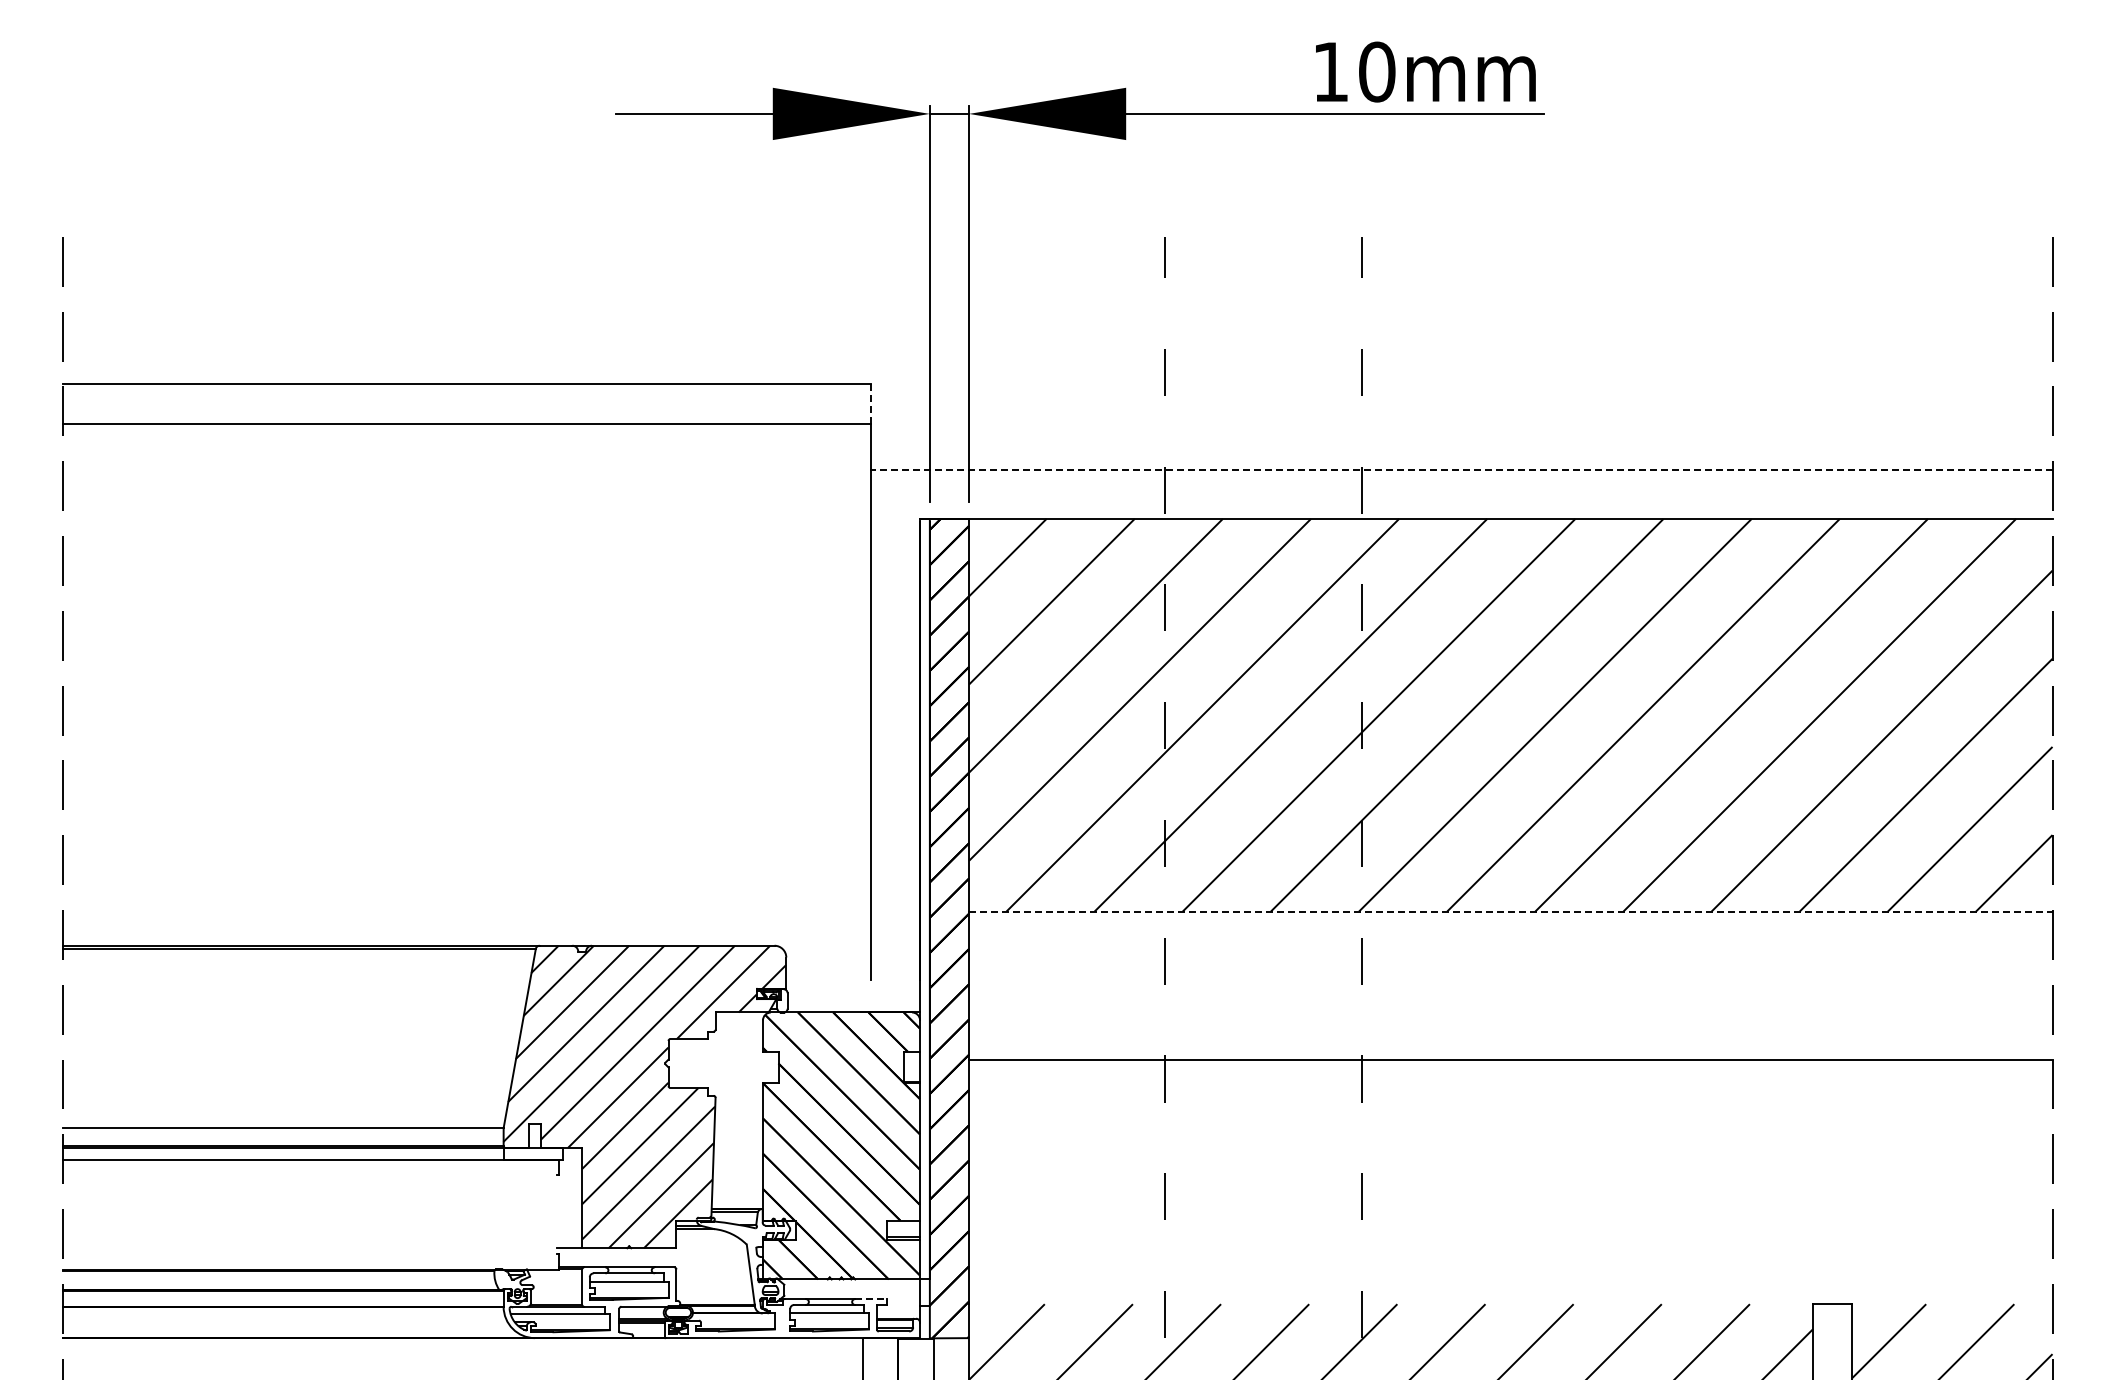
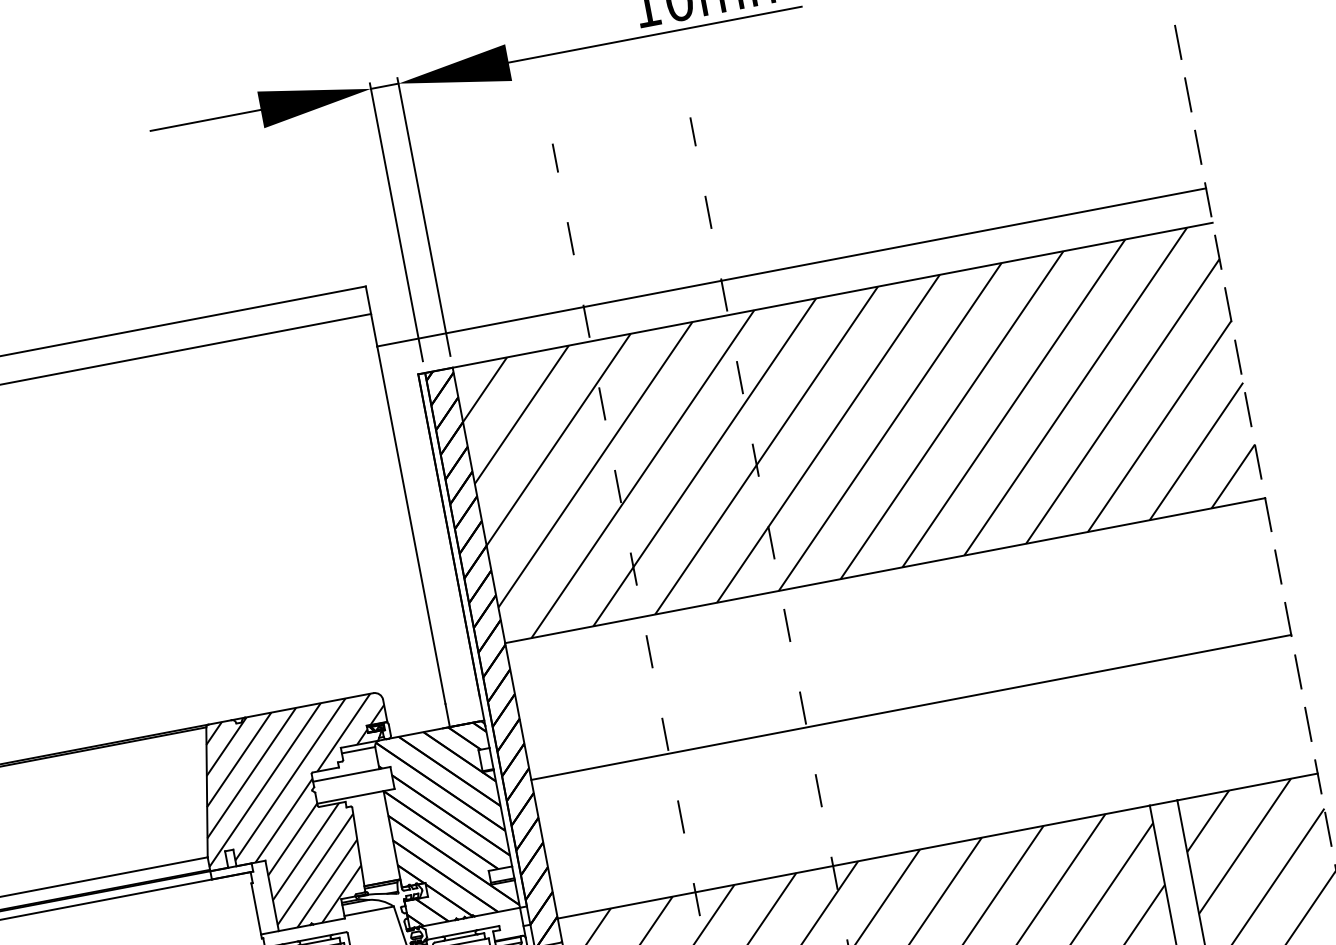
line: (870, 403) -> (368, 299), dashed -> solid
line: (1461, 469) -> (791, 267), dashed -> solid
line: (1510, 911) -> (884, 570), dashed -> solid
line: (870, 995) -> (447, 715), added
line: (739, 1020) -> (358, 750), added
line: (715, 1051) -> (346, 775), added
line: (1510, 1059) -> (911, 707), moved
line: (715, 1083) -> (350, 797), added
line: (556, 1214) -> (256, 910), added
line: (711, 1244) -> (369, 911), added
line: (870, 1299) -> (487, 928), dashed -> solid
line: (1391, 1304) -> (854, 862), added
line: (1952, 1304) -> (1247, 787), added

